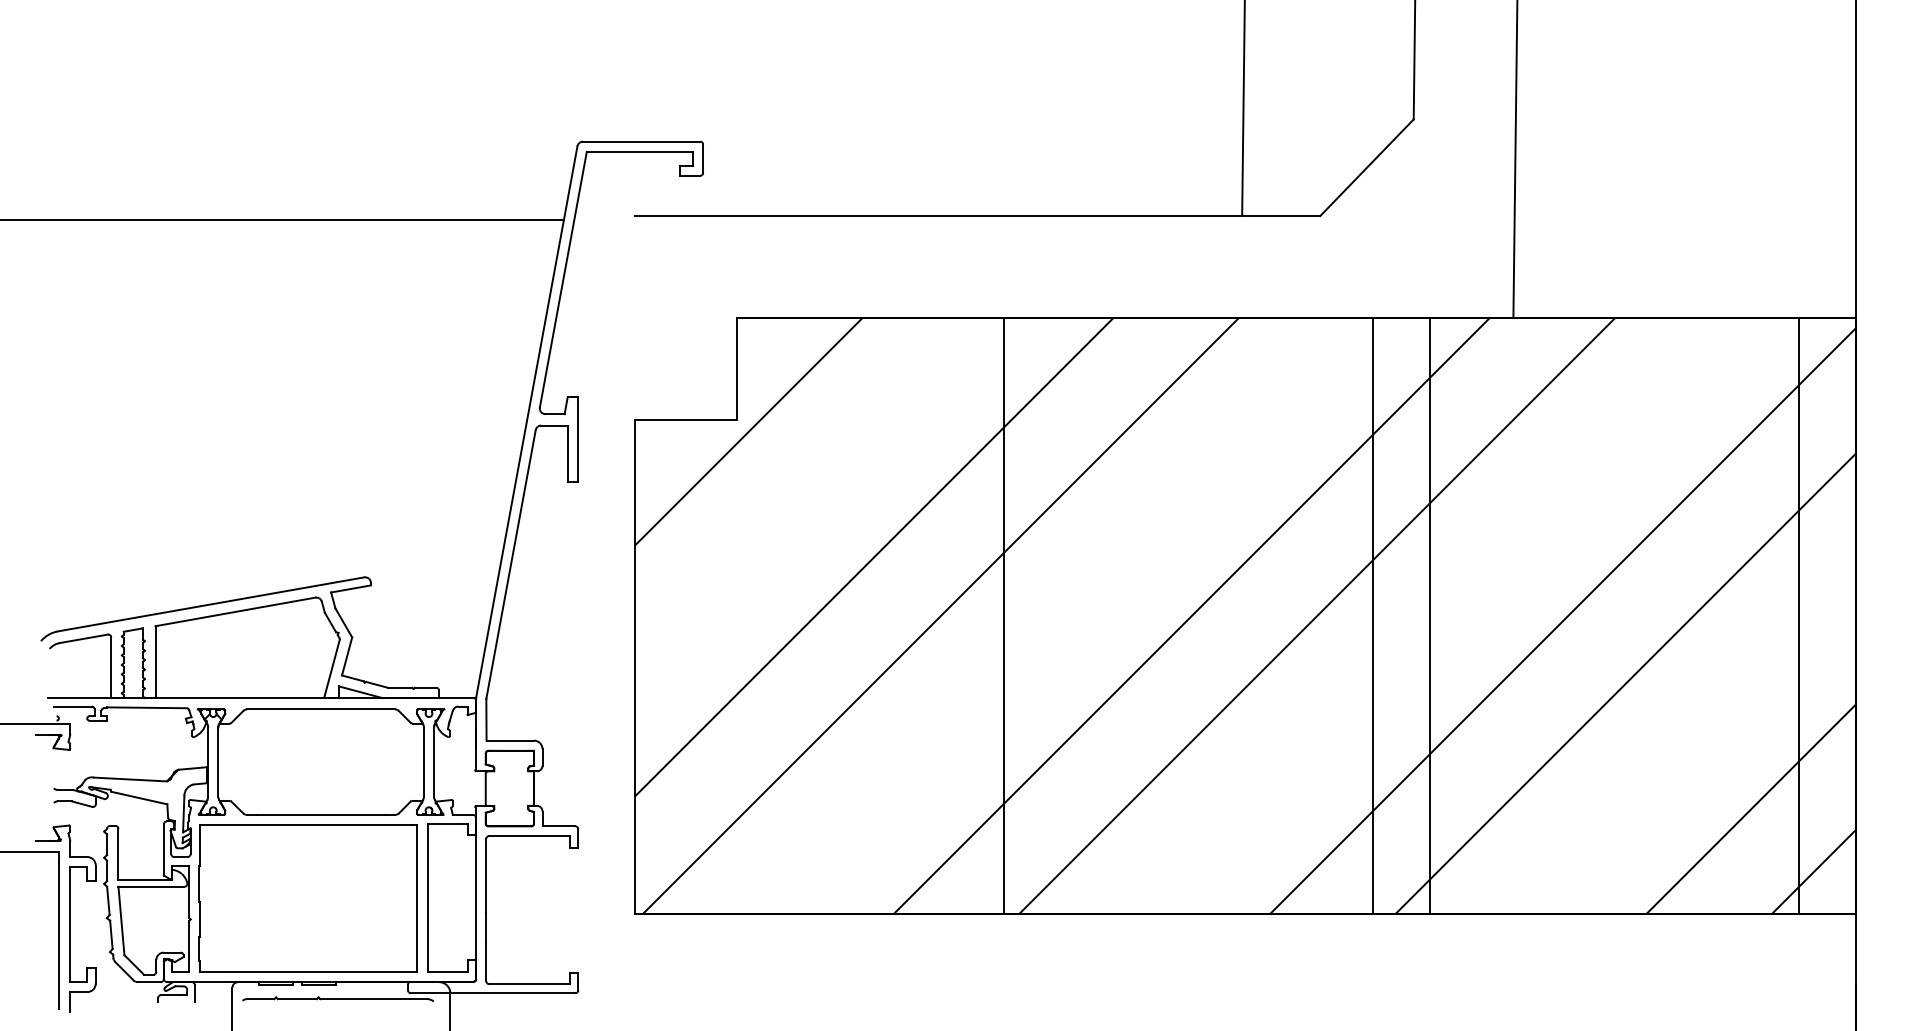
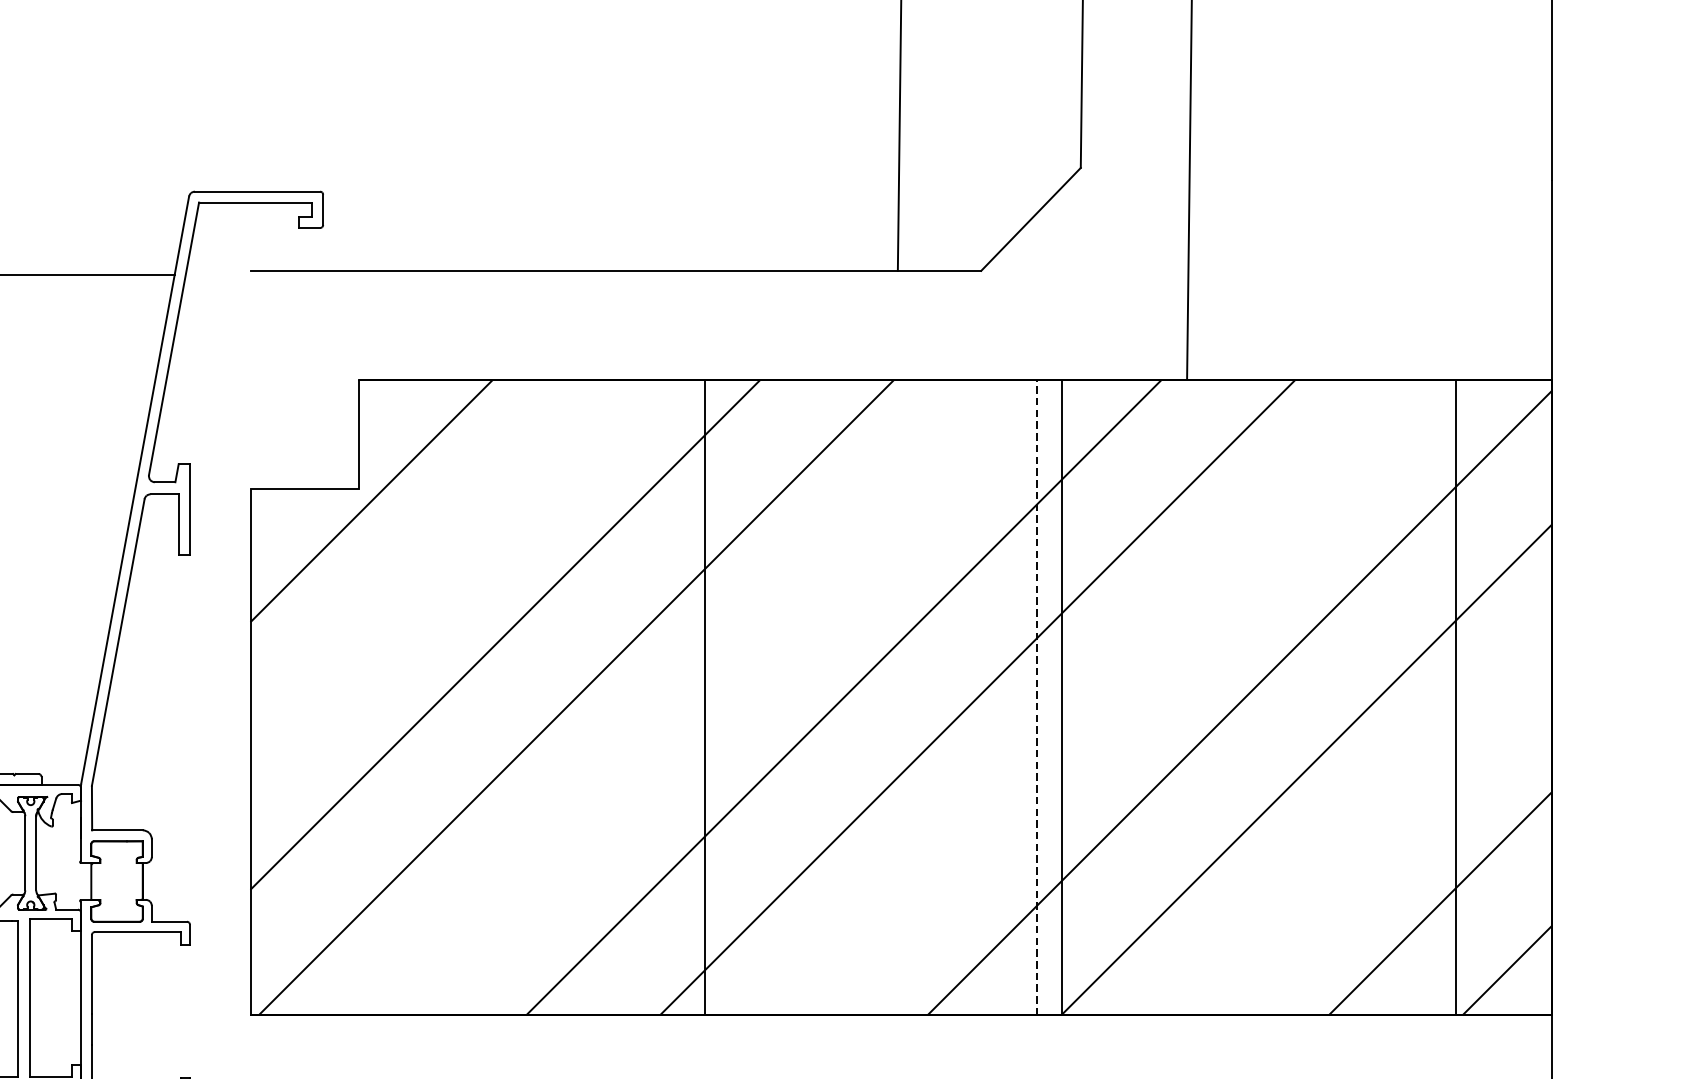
line: (1373, 615) -> (1037, 696), solid -> dashed
line: (1004, 616) -> (705, 697), moved
line: (1429, 616) -> (1061, 697), moved
line: (1798, 616) -> (1455, 697), moved

